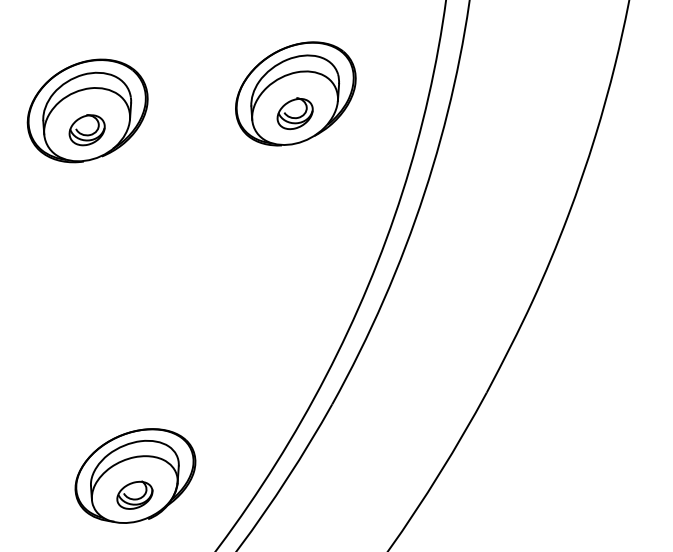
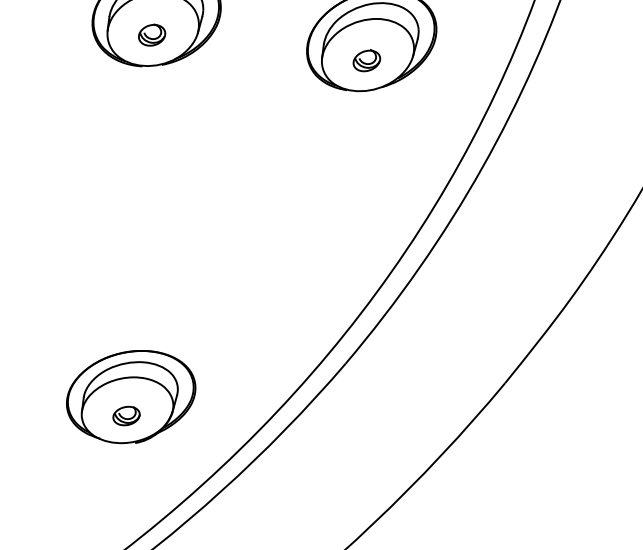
part: (294, 113) -> (366, 60), size x0.7
part: (86, 130) -> (151, 35), size x0.7
part: (134, 494) -> (126, 415), size x0.7

